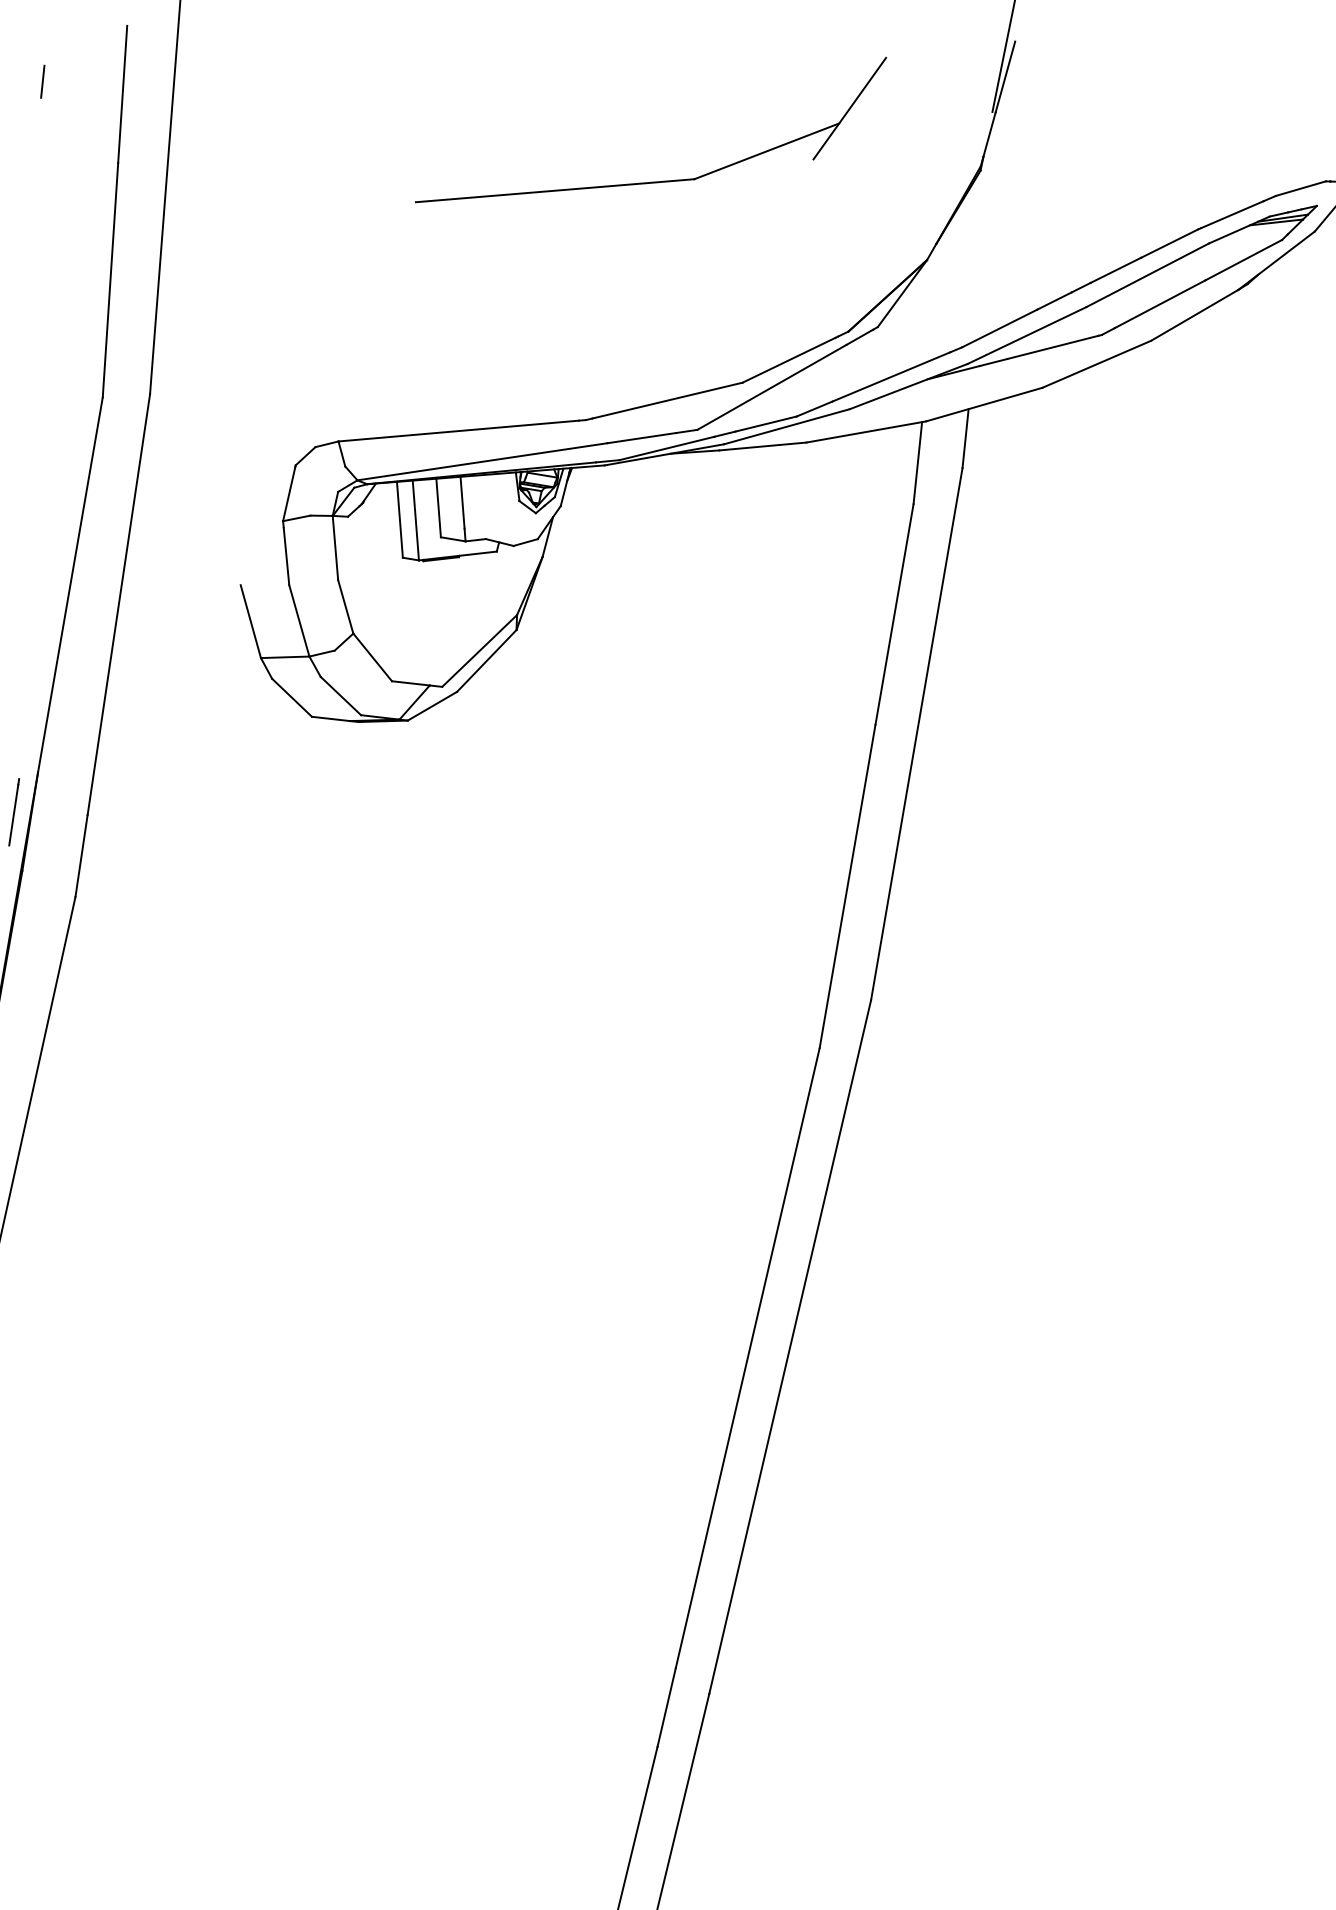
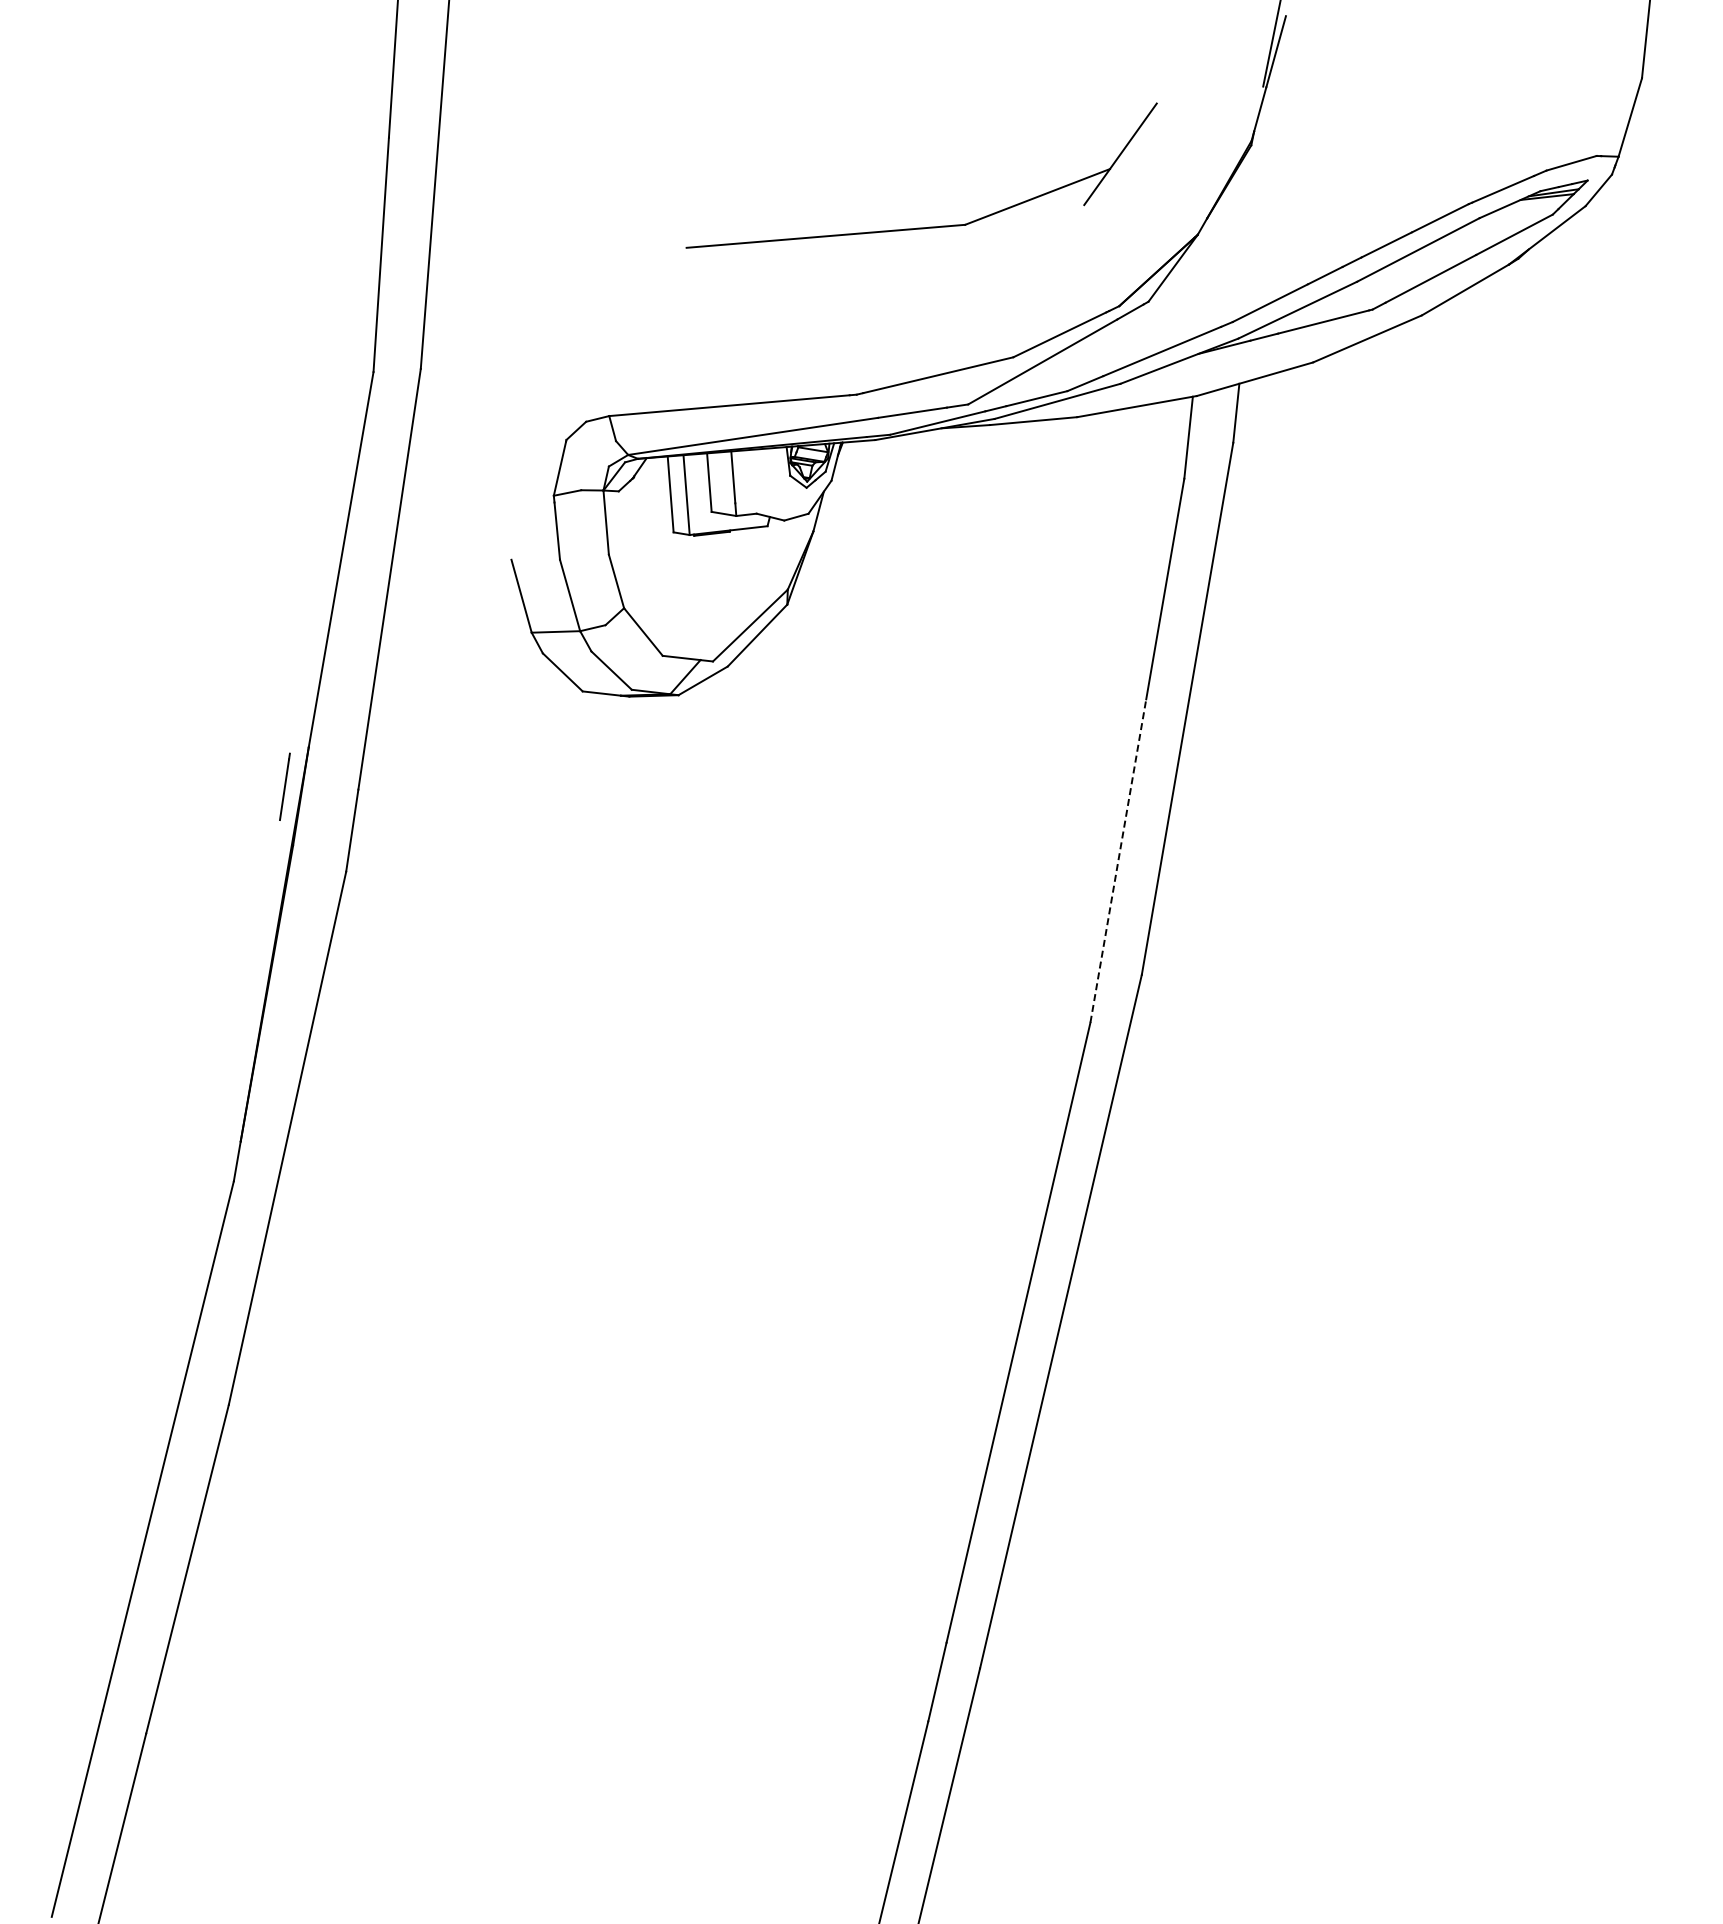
line: (42, 81) -> (313, 56), removed
part: (658, 180) -> (929, 226), moved
line: (847, 885) -> (1118, 860), solid -> dashed

